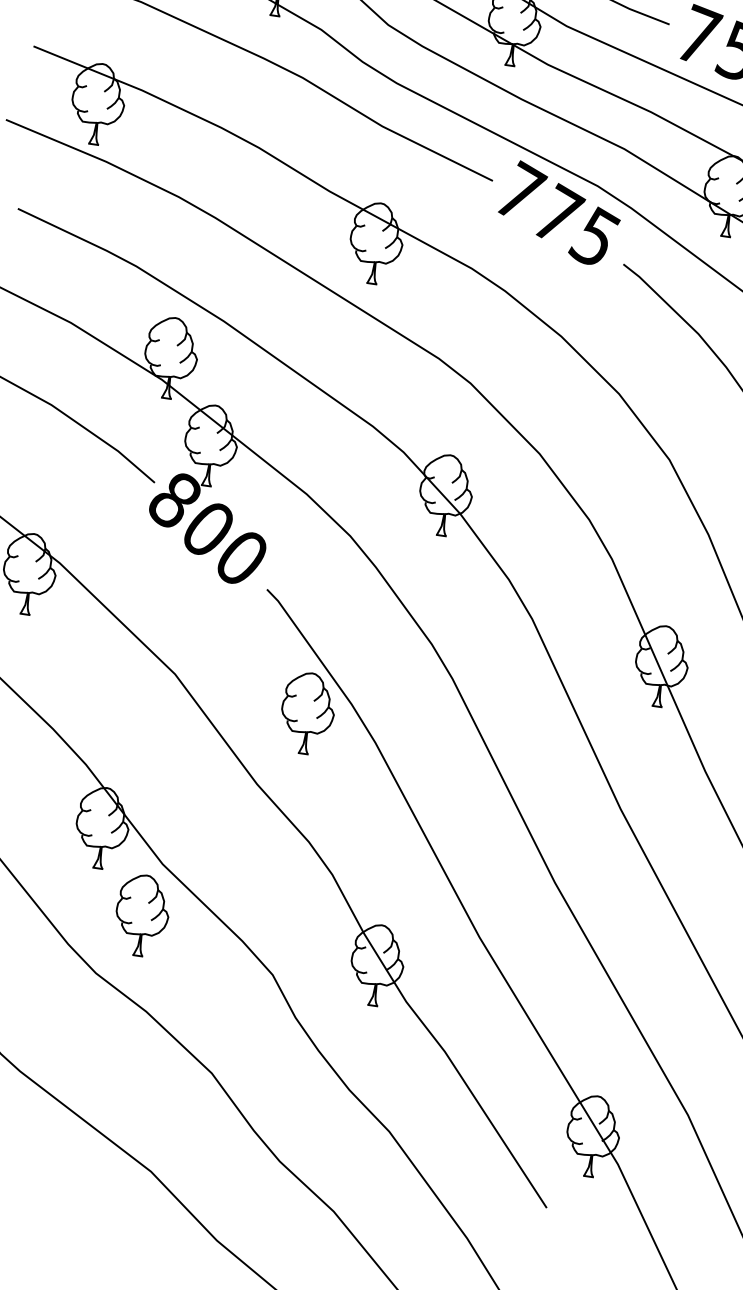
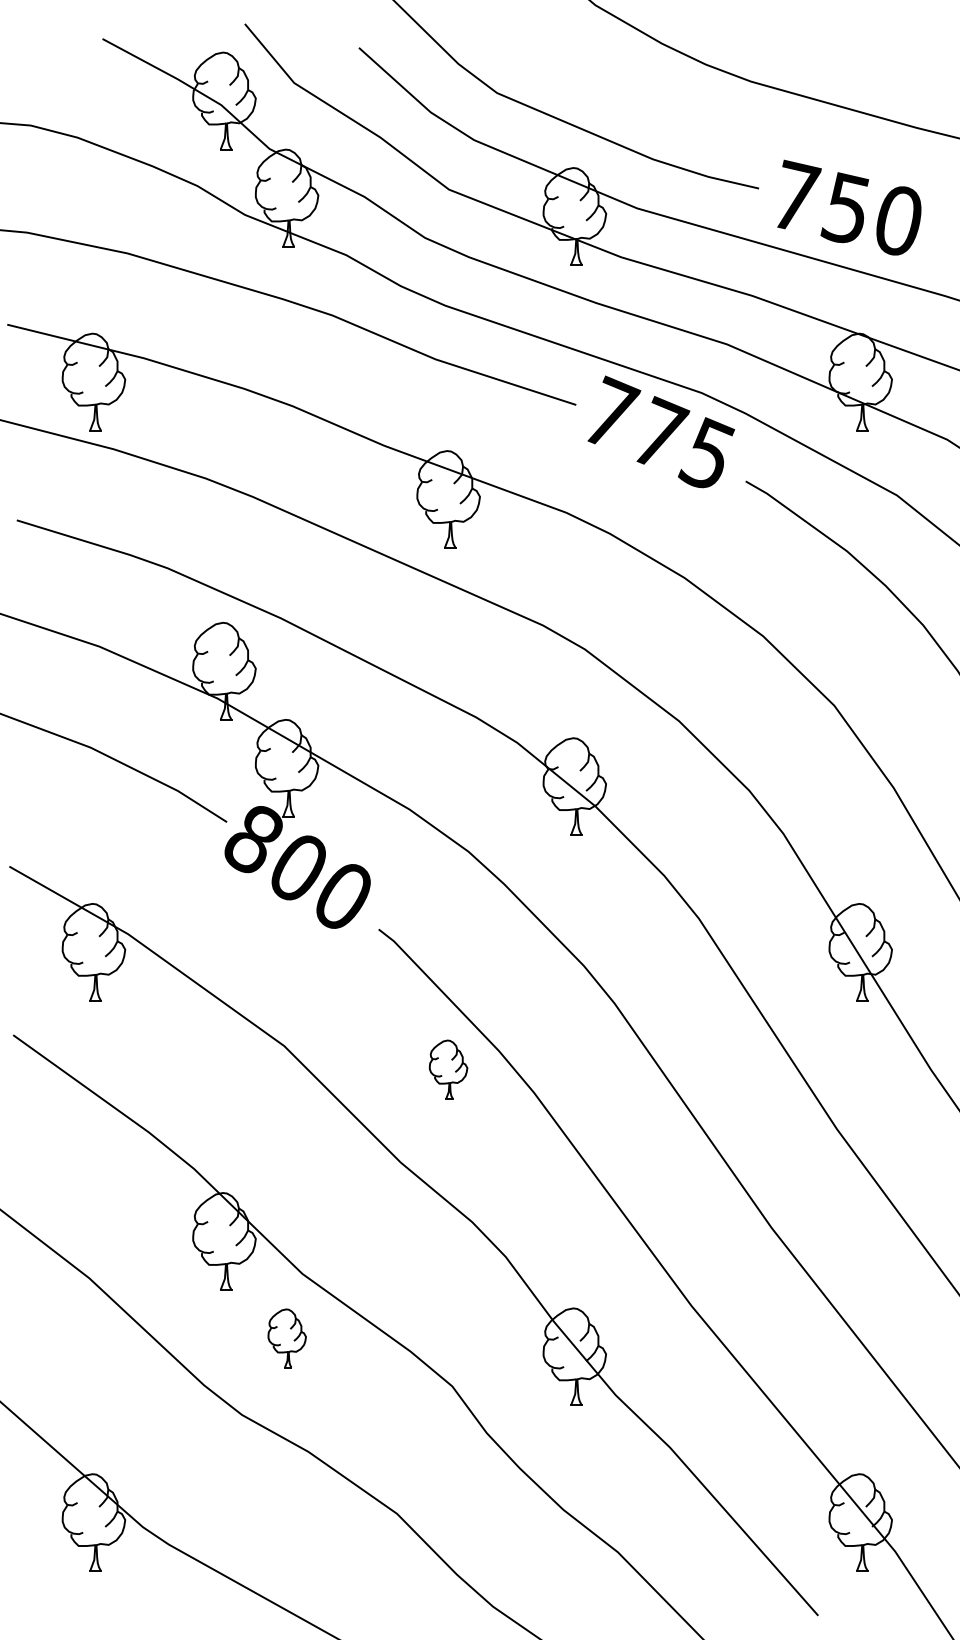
part: (307, 713) -> (448, 1069), size x0.6
part: (142, 915) -> (287, 1338), size x0.6

